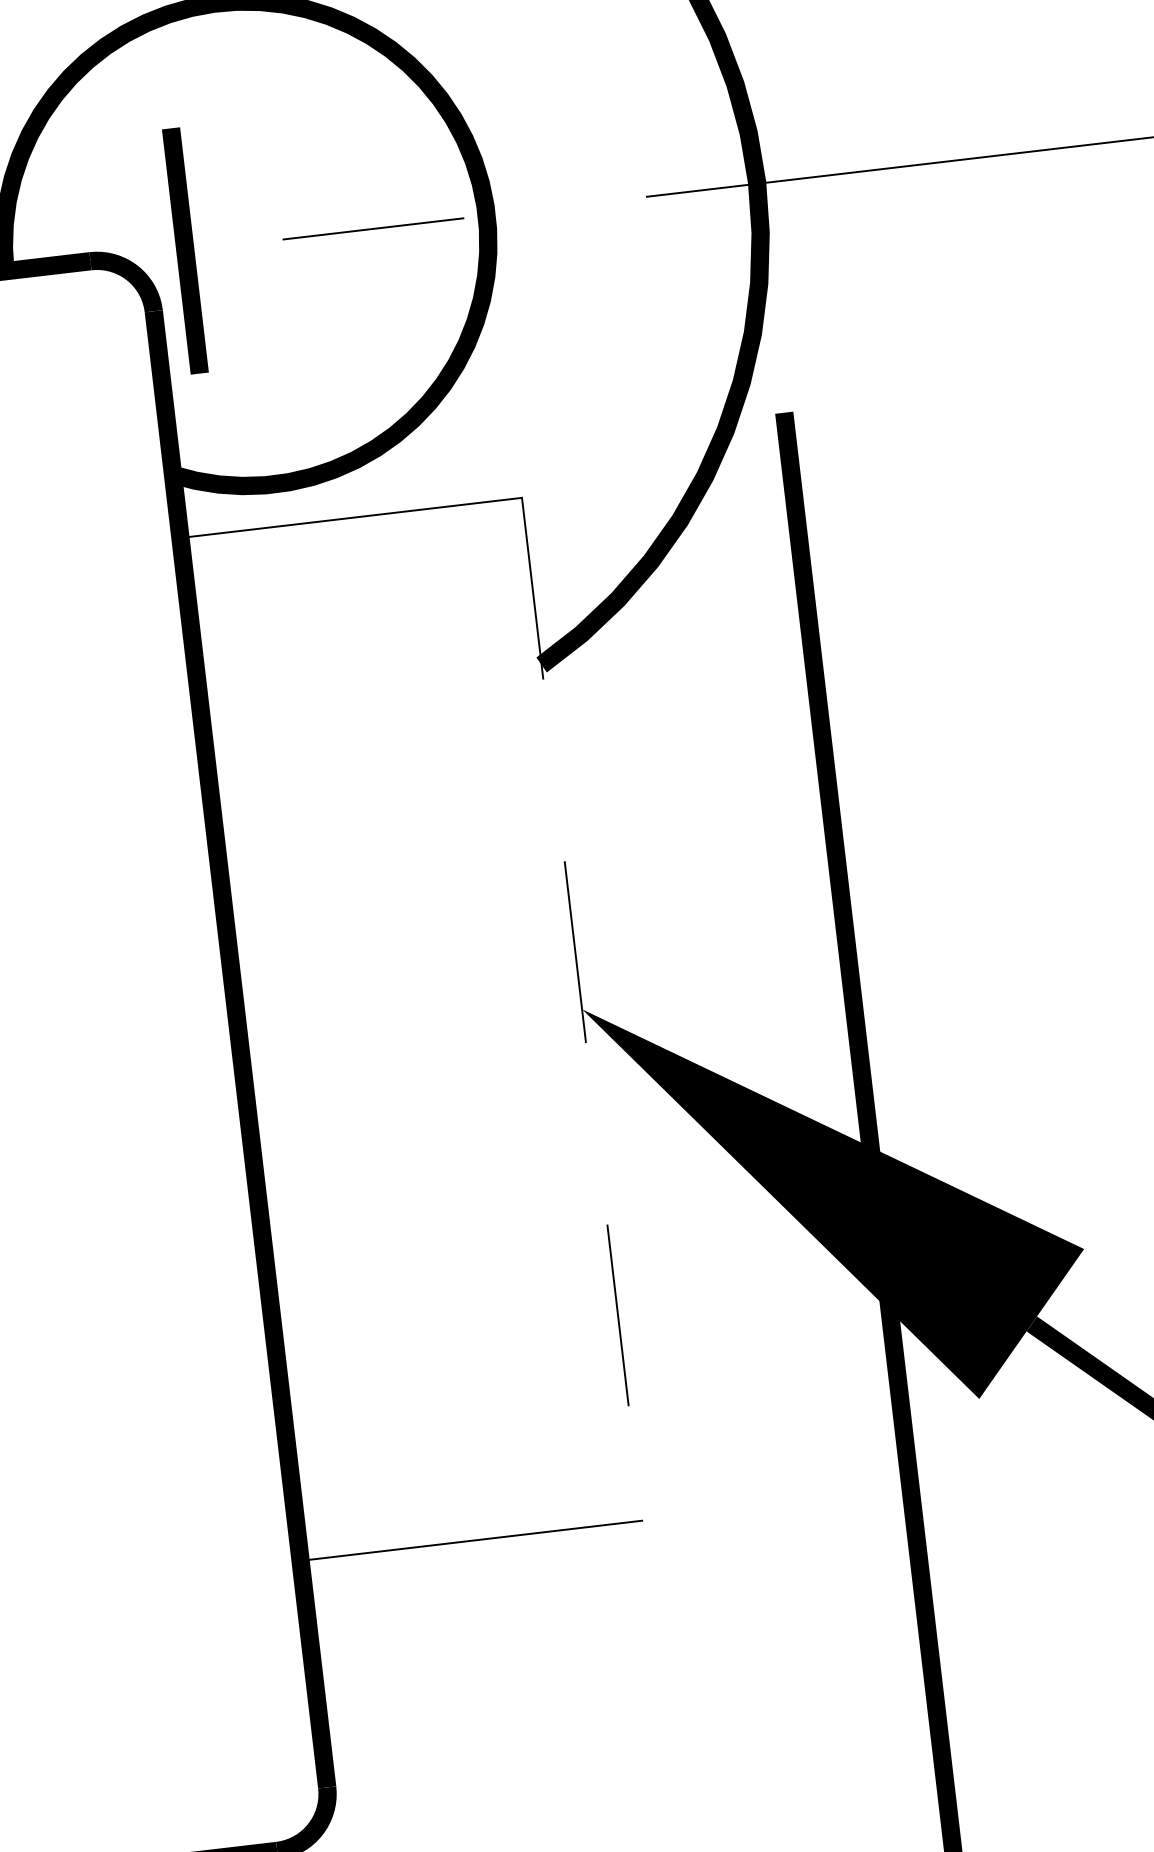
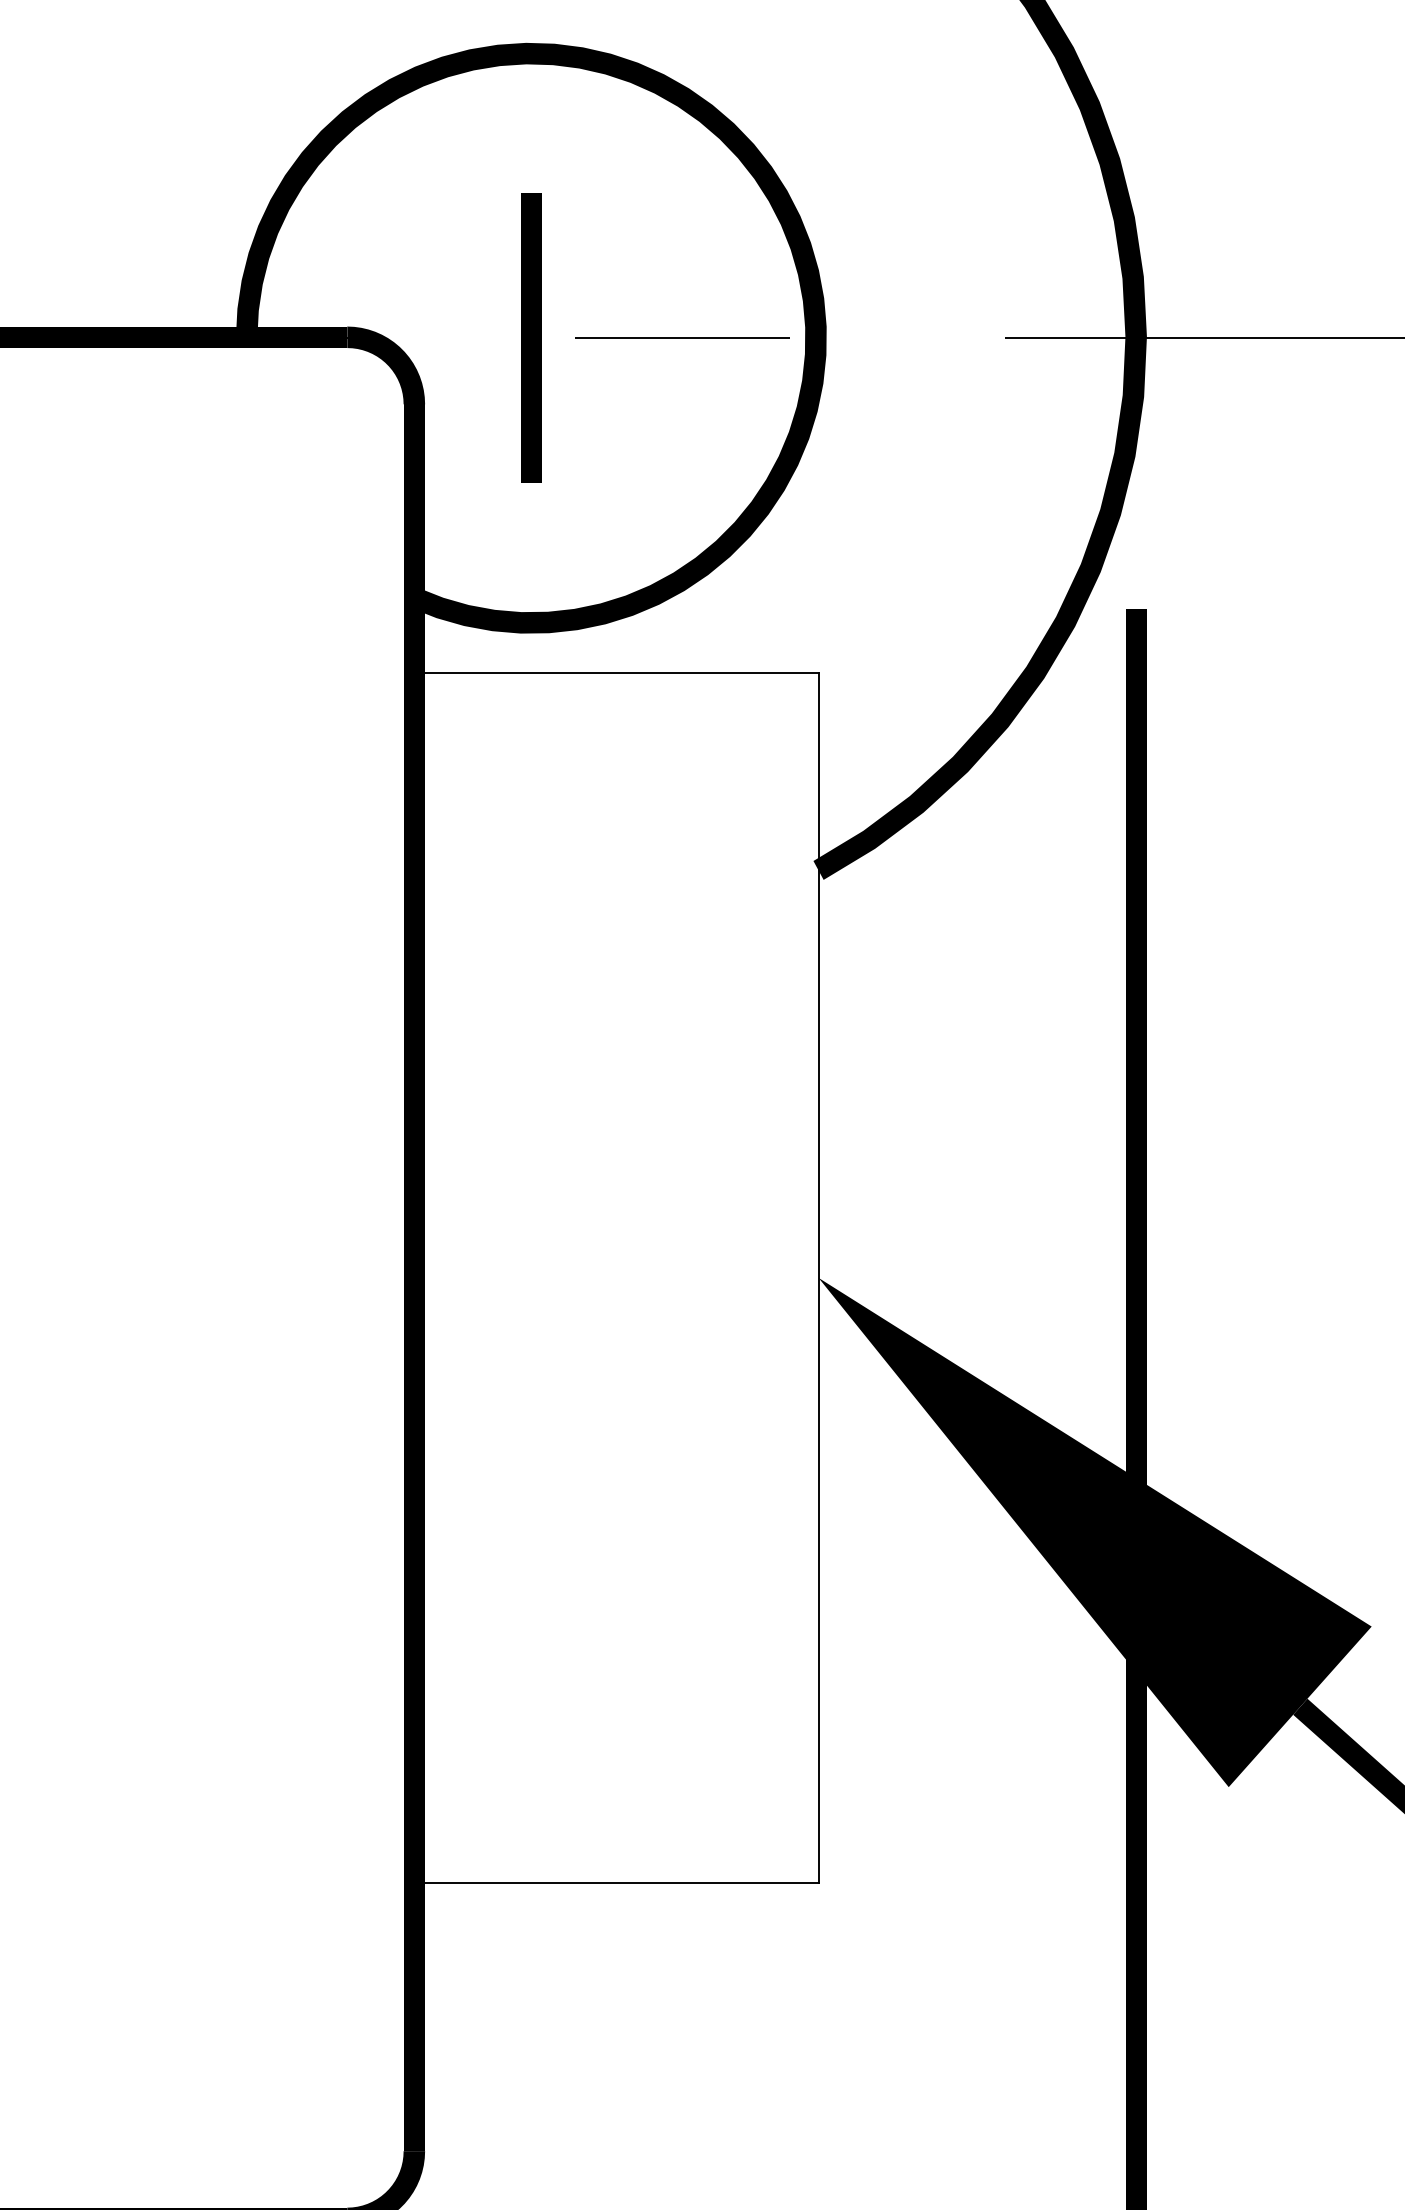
line: (185, 250) -> (531, 337), moved
line: (582, 1009) -> (818, 1278), dashed -> solid

